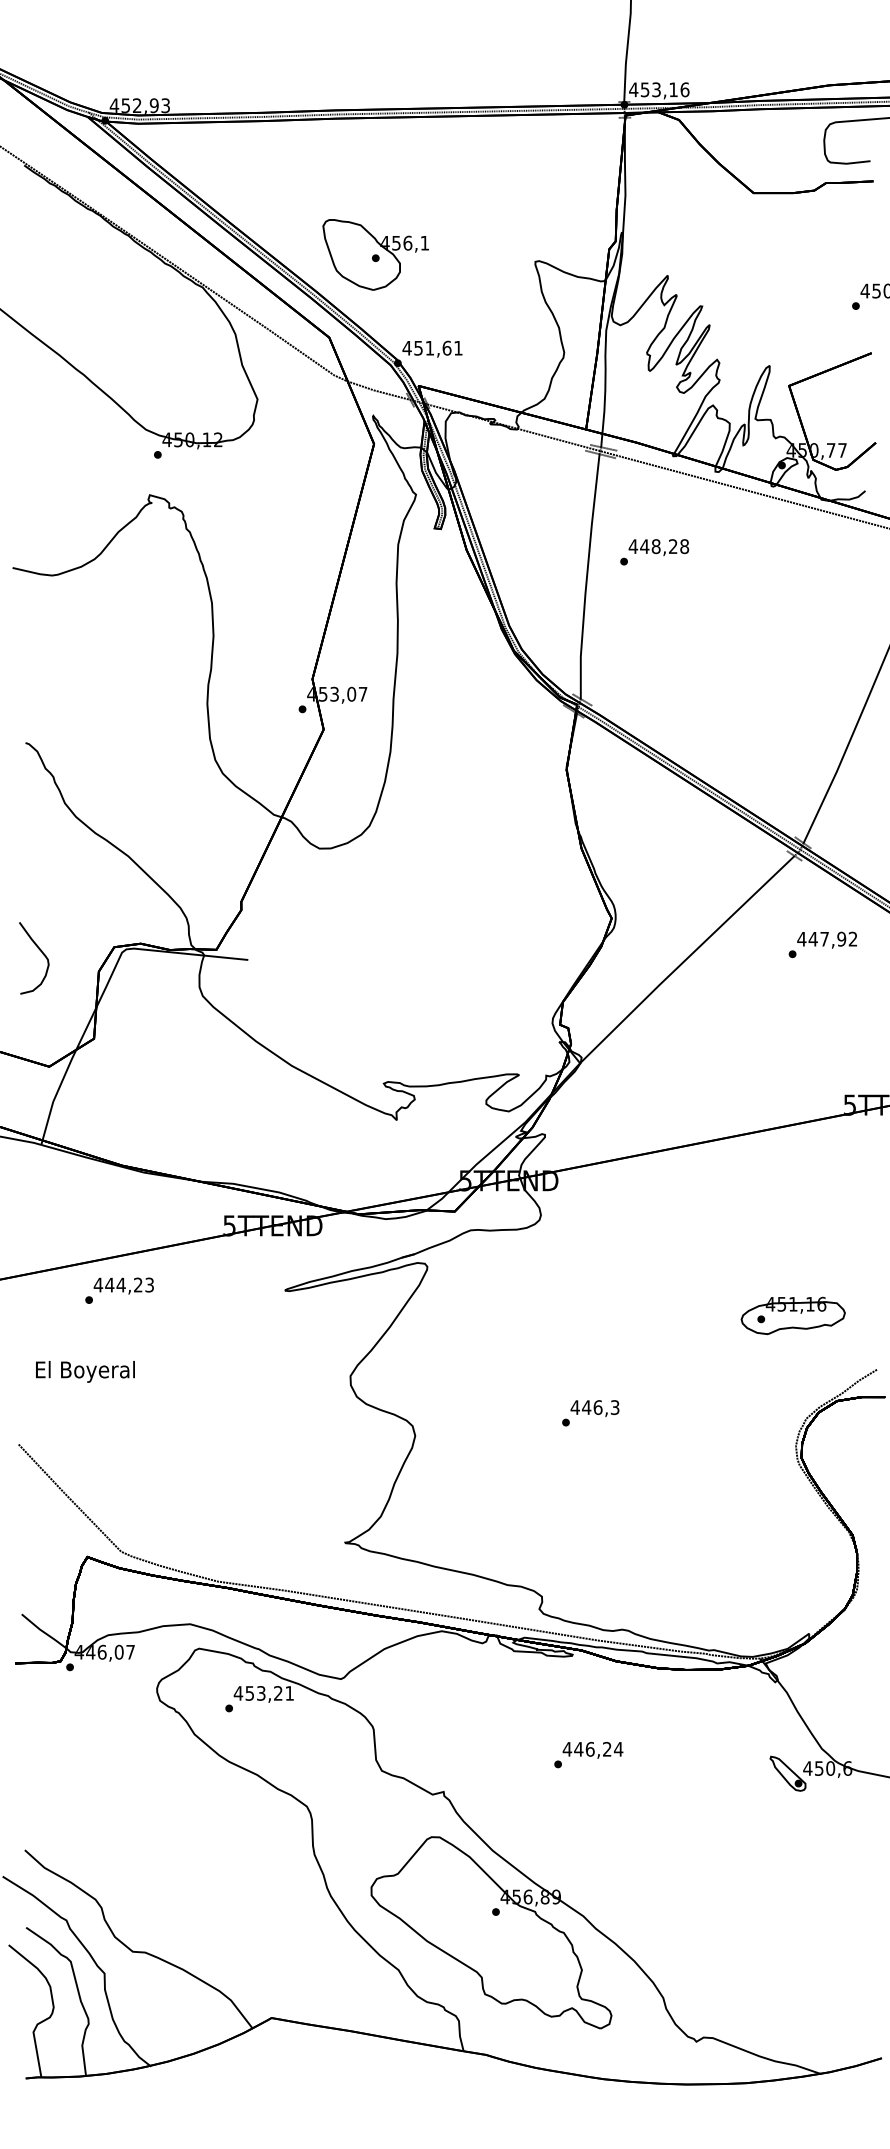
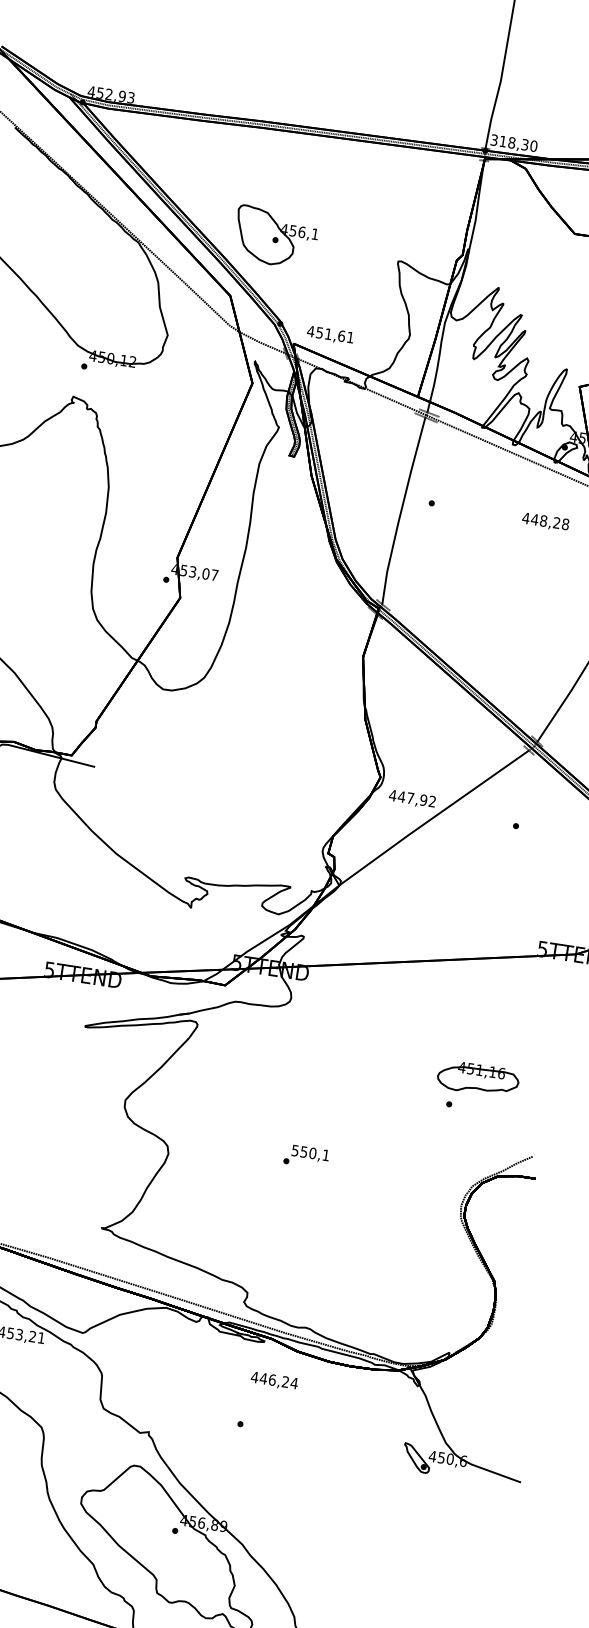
text: (659, 89) -> (514, 142), 453,16 -> 318,30
text: (432, 348) -> (330, 334), moved
text: (658, 547) -> (545, 522), moved
text: (826, 939) -> (411, 798), moved
part: (792, 1315) -> (477, 1078), moved
text: (594, 1407) -> (310, 1152), 446,3 -> 550,1
text: (592, 1750) -> (274, 1381), moved

